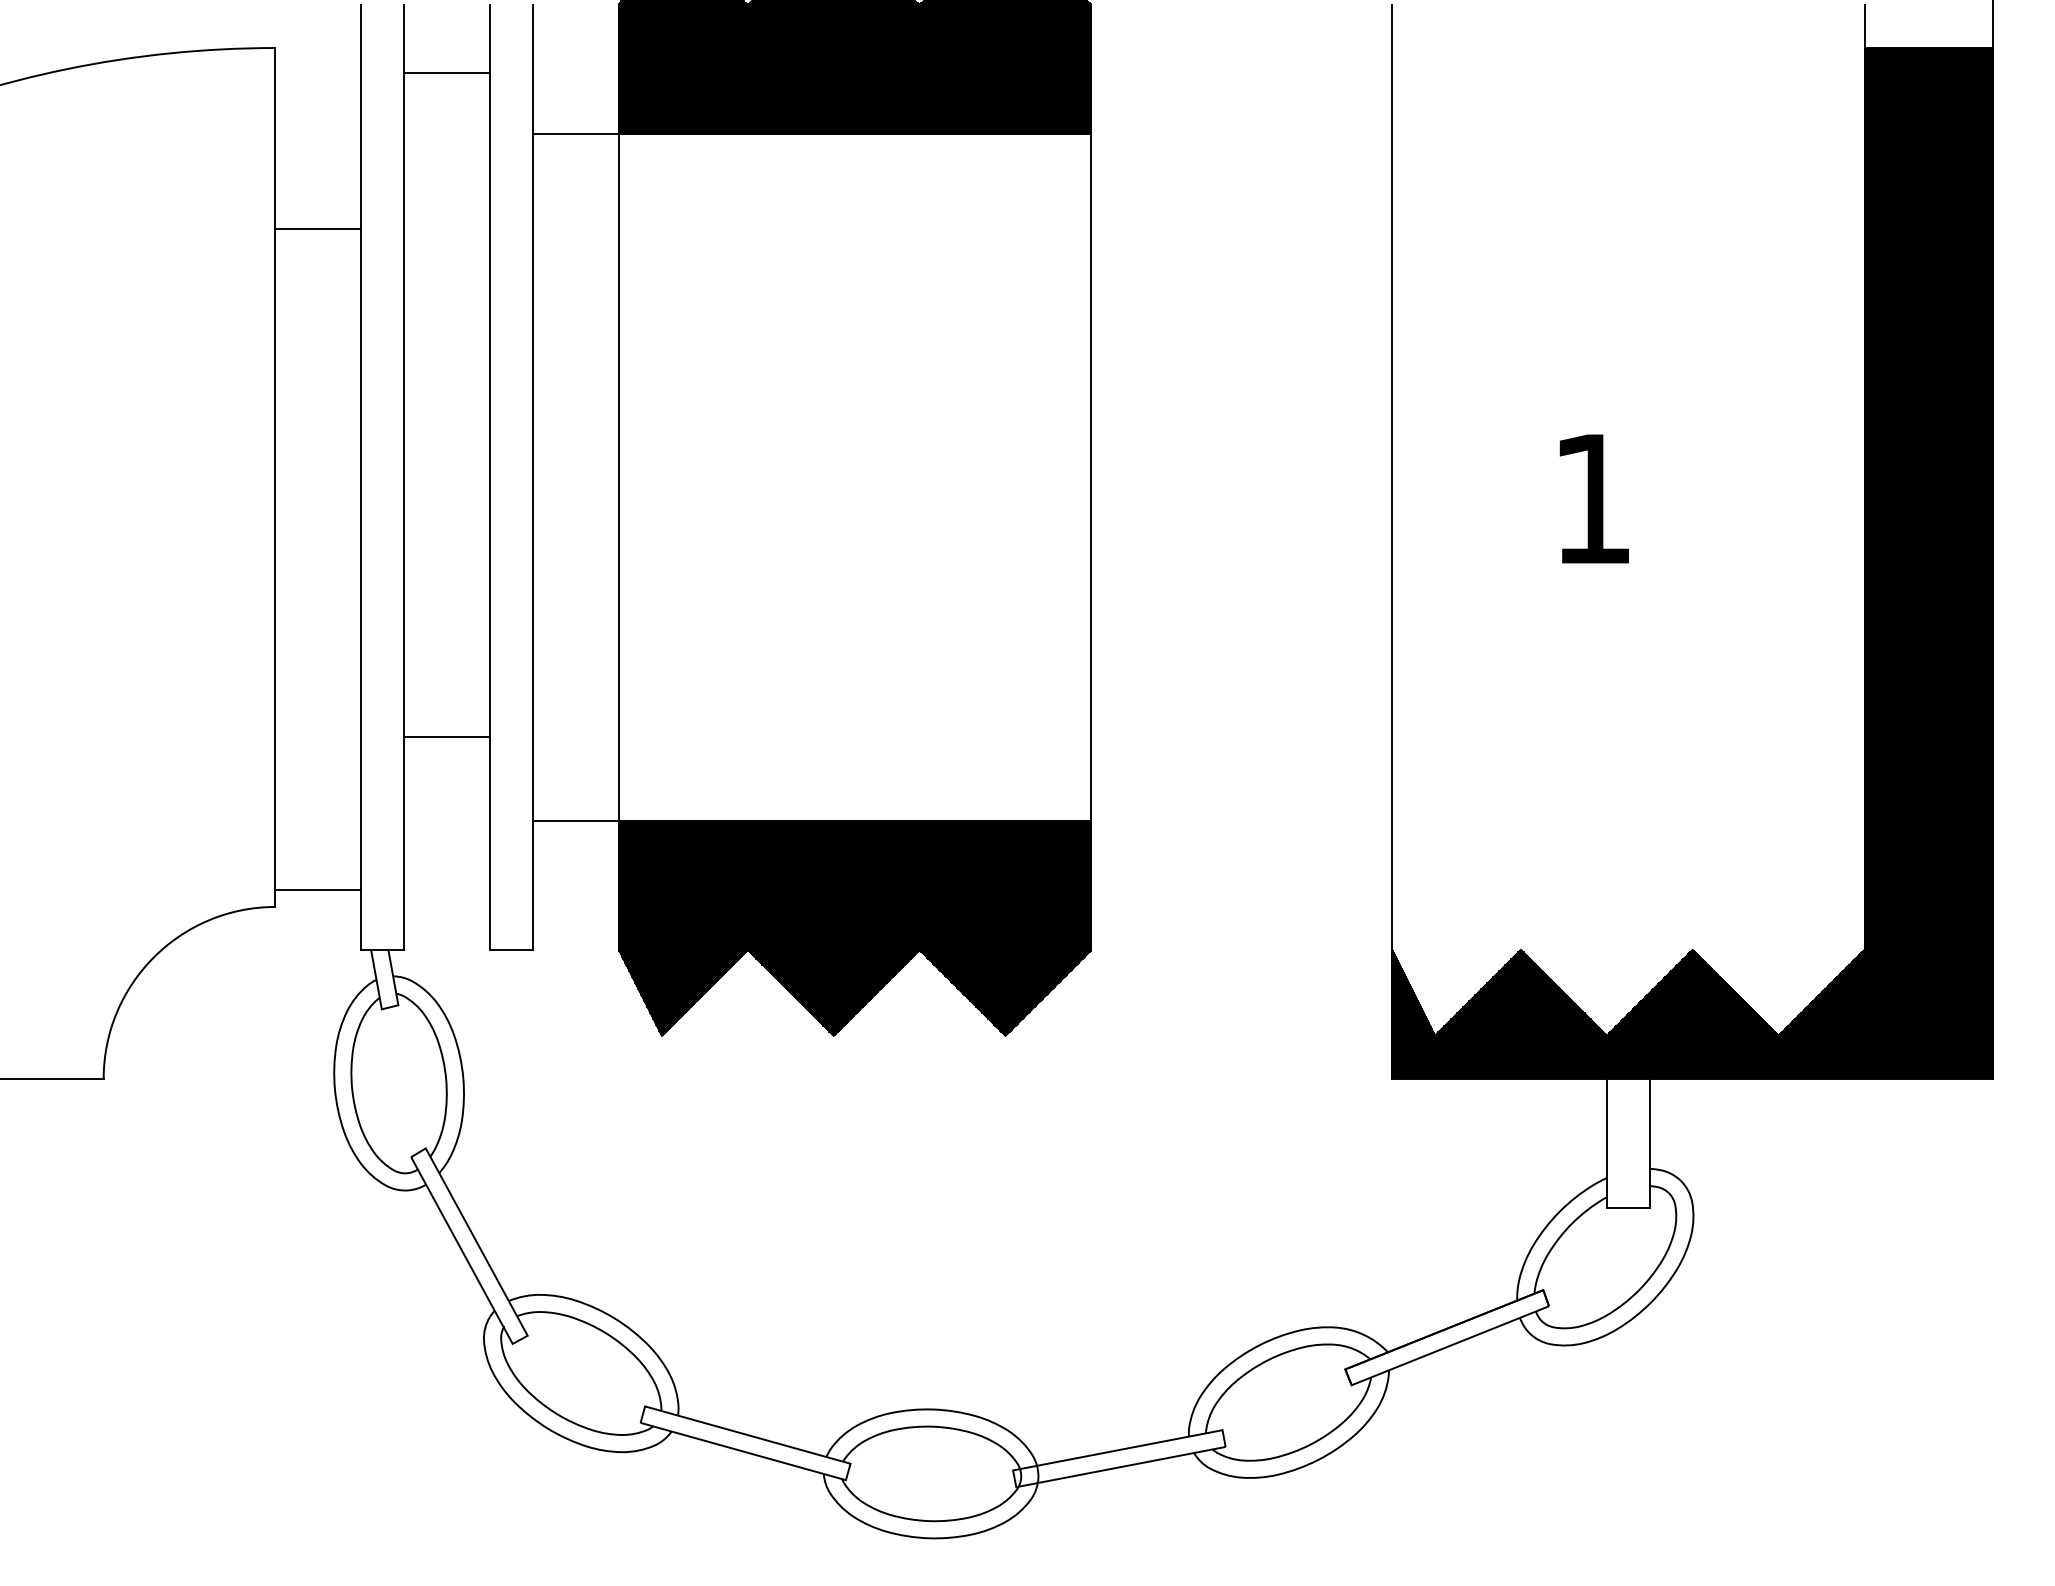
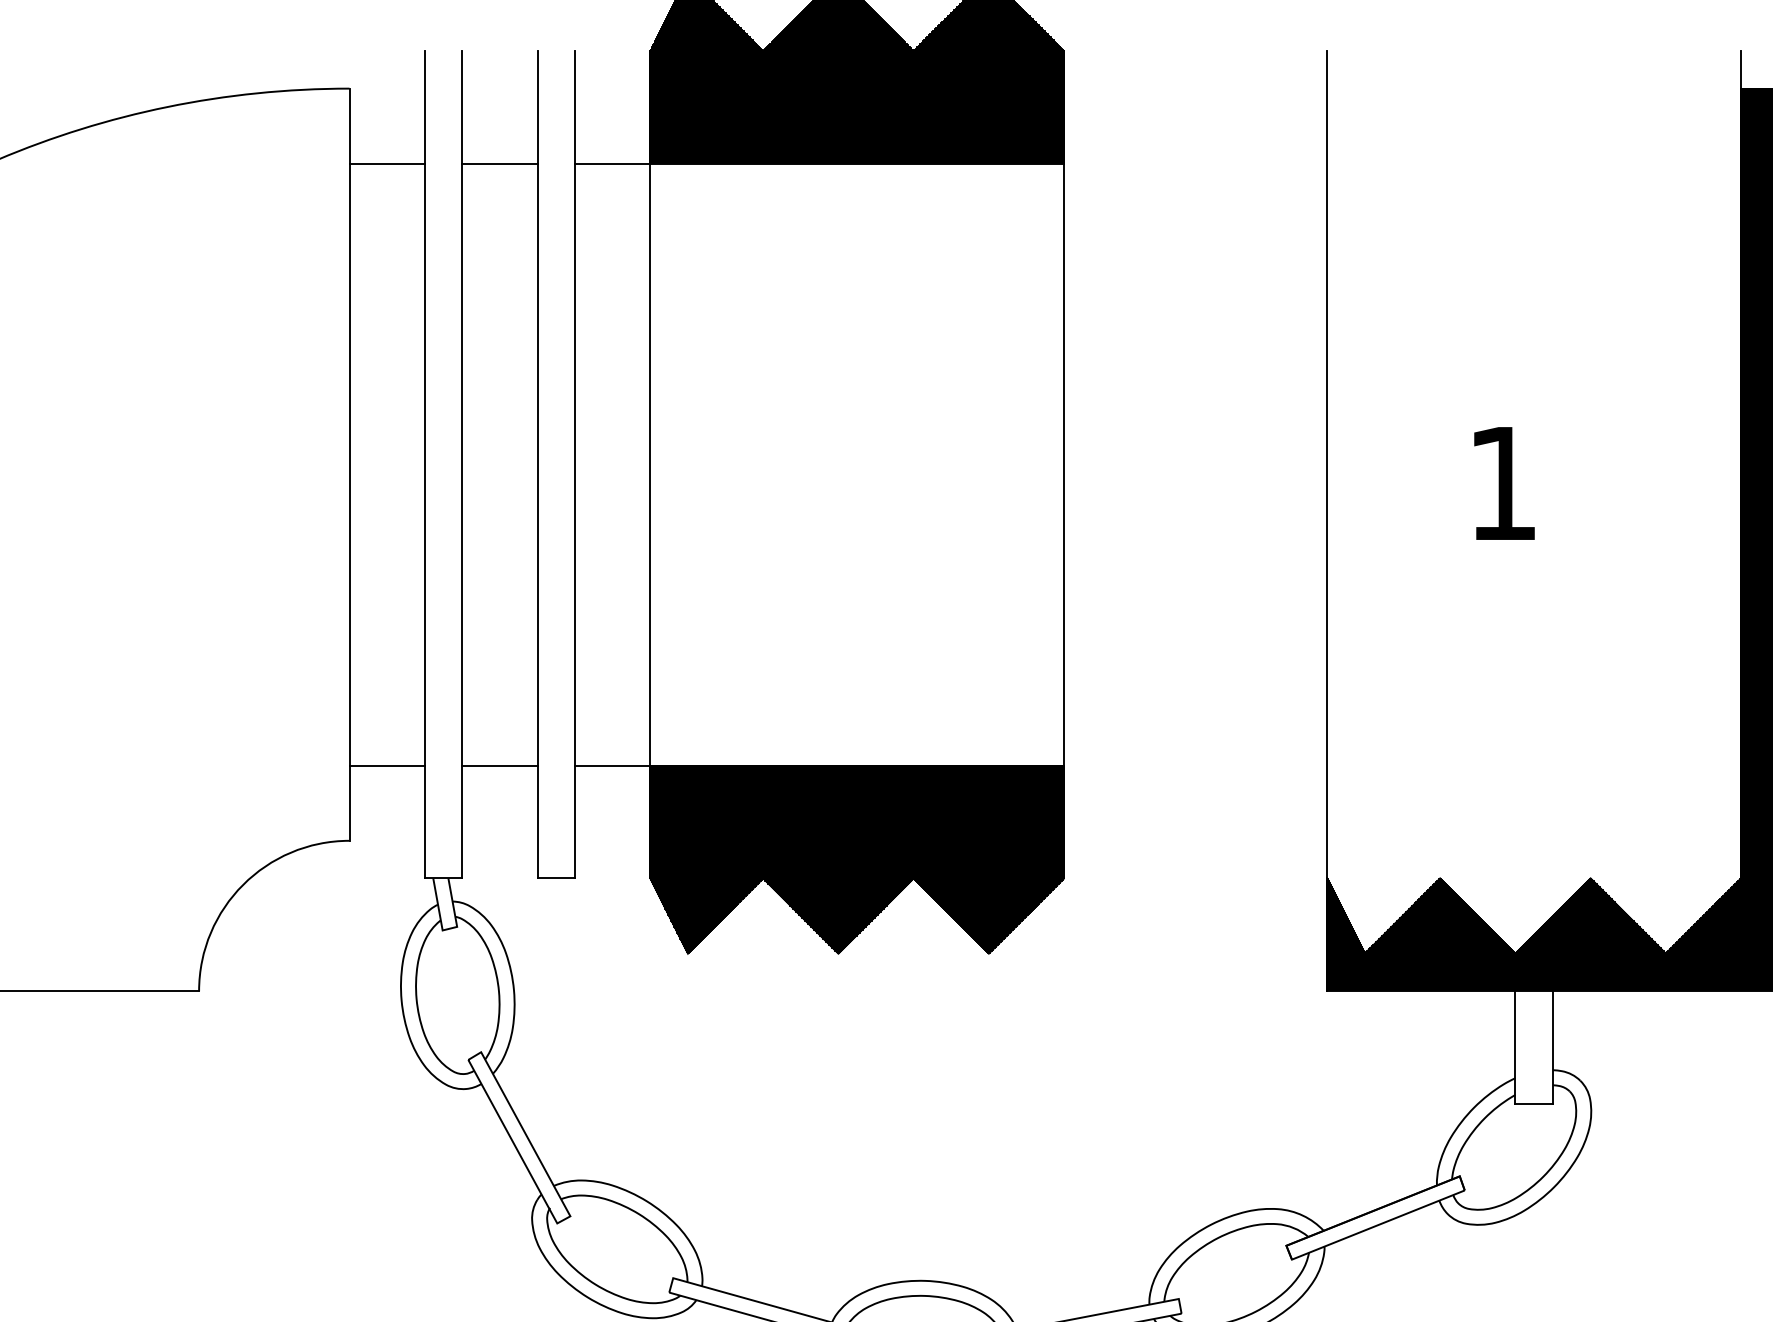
line: (447, 72) -> (500, 163), moved
line: (318, 228) -> (387, 163), moved
line: (447, 737) -> (500, 765), moved
line: (318, 890) -> (387, 765), moved

